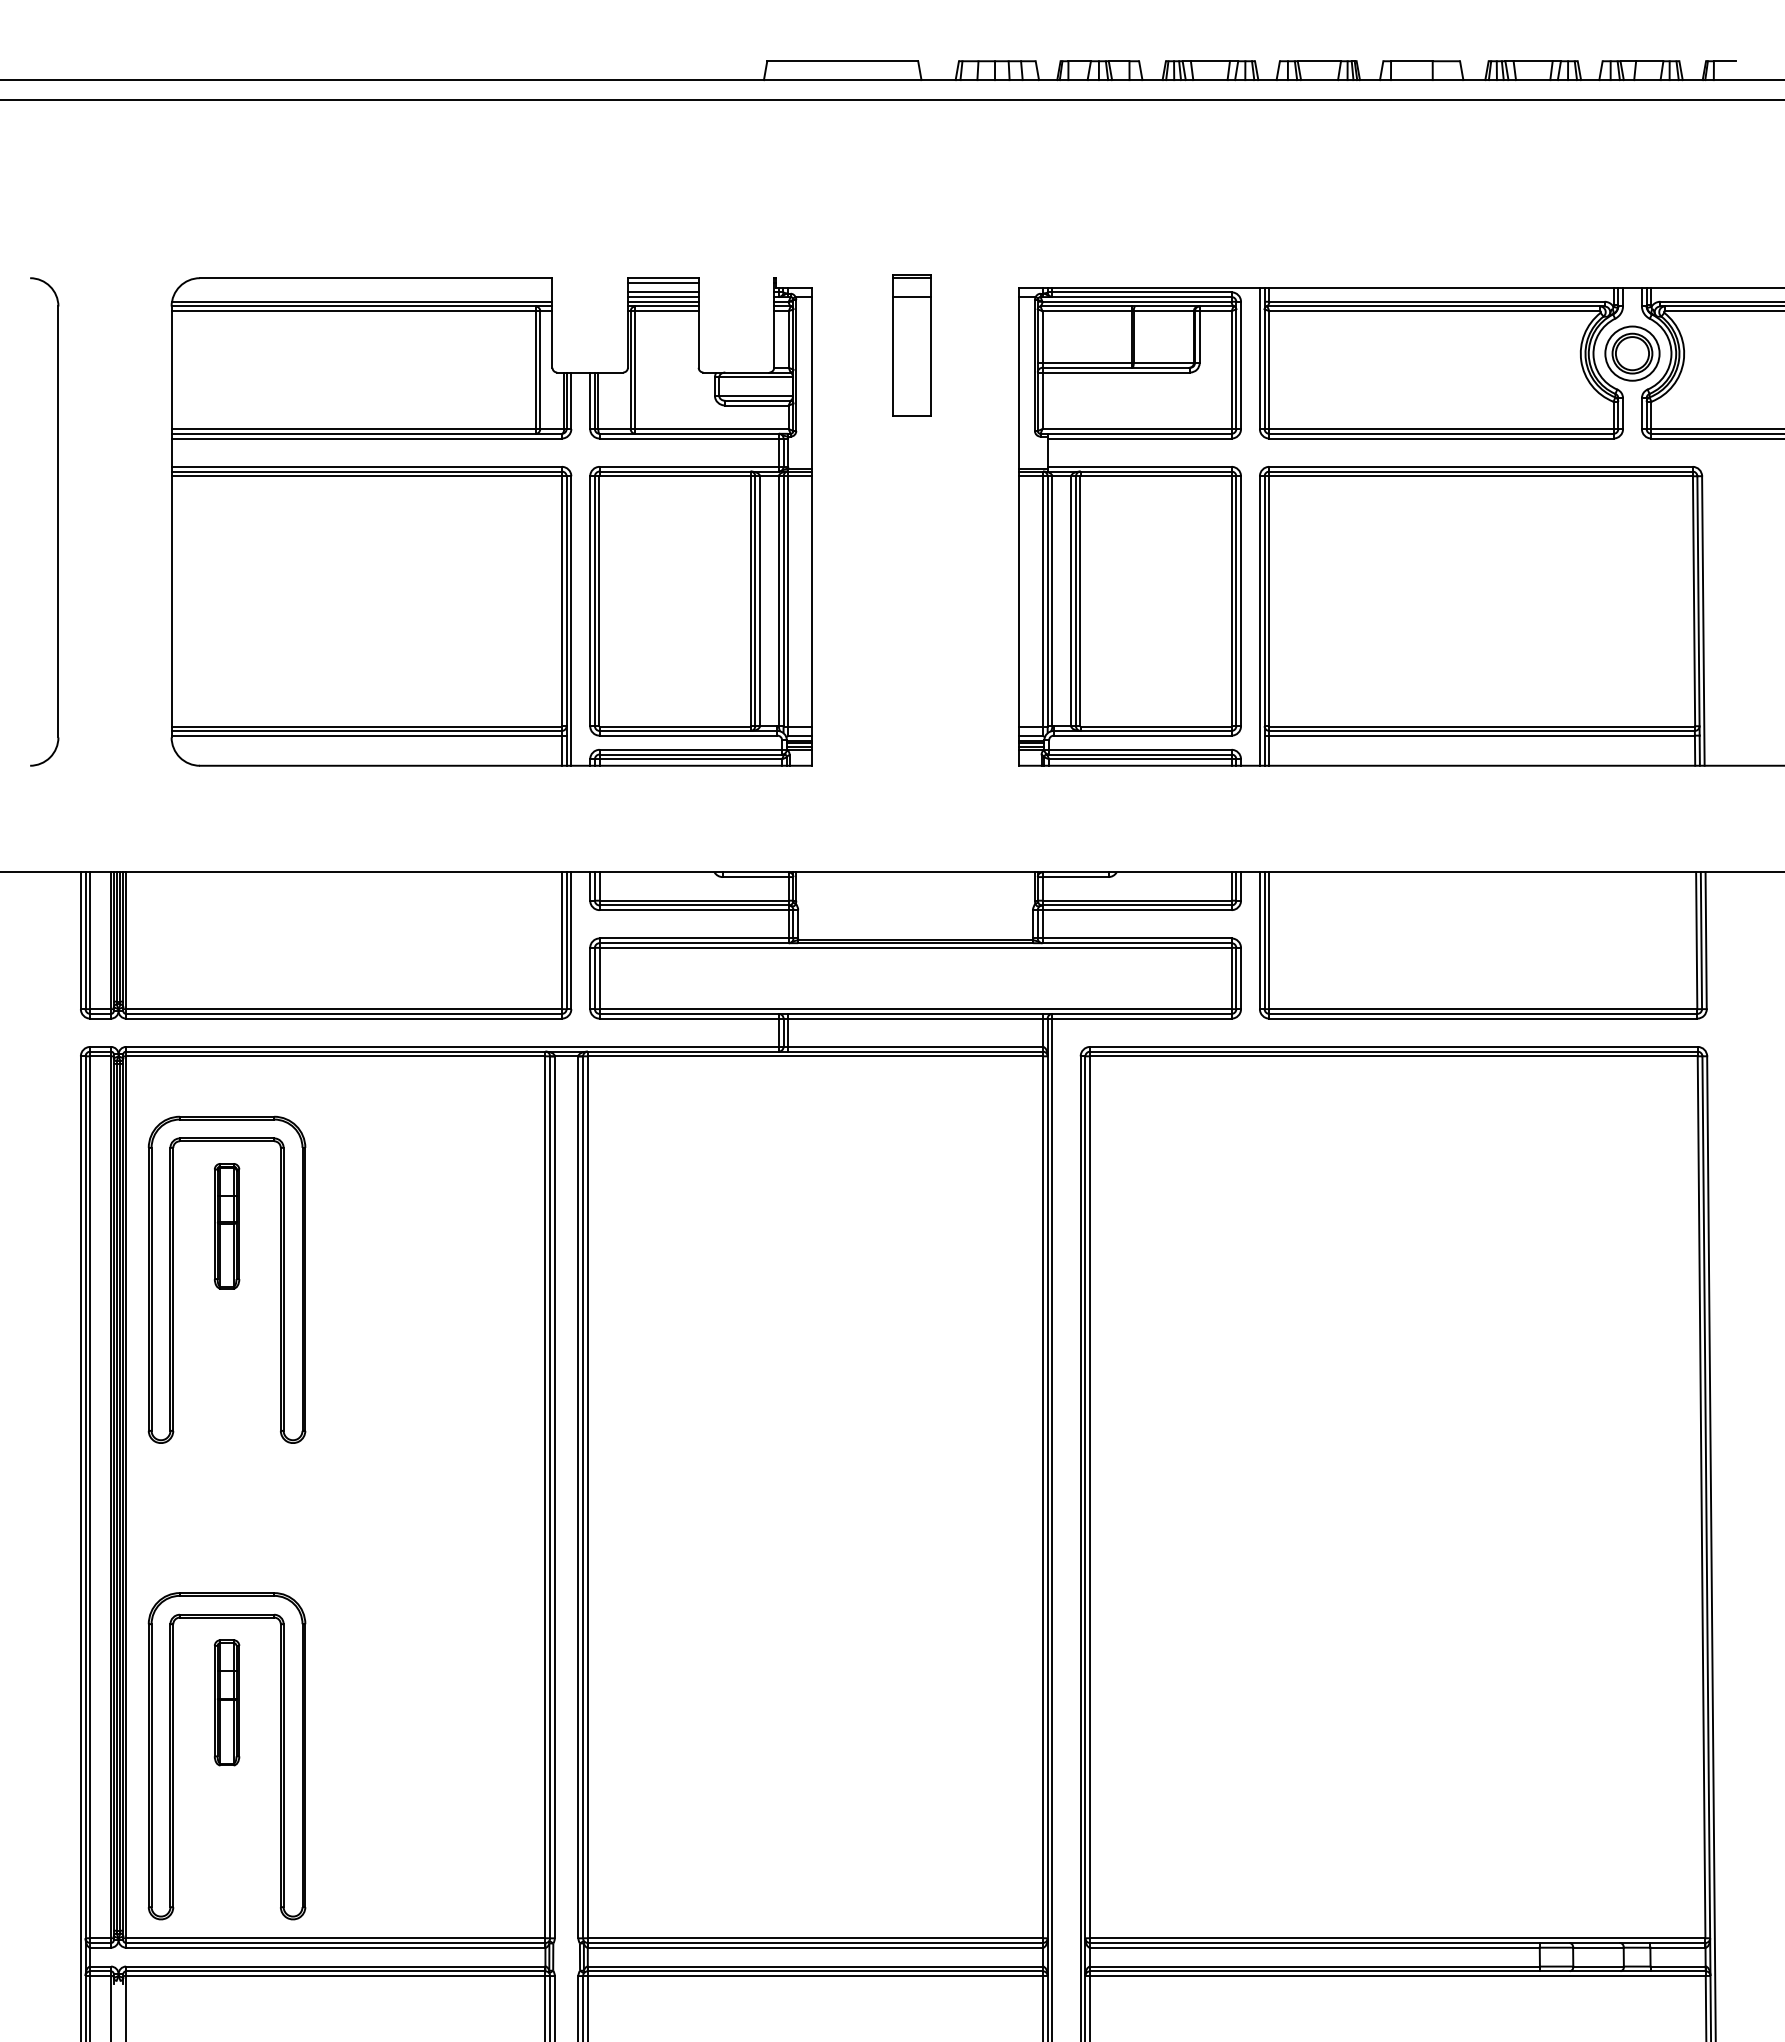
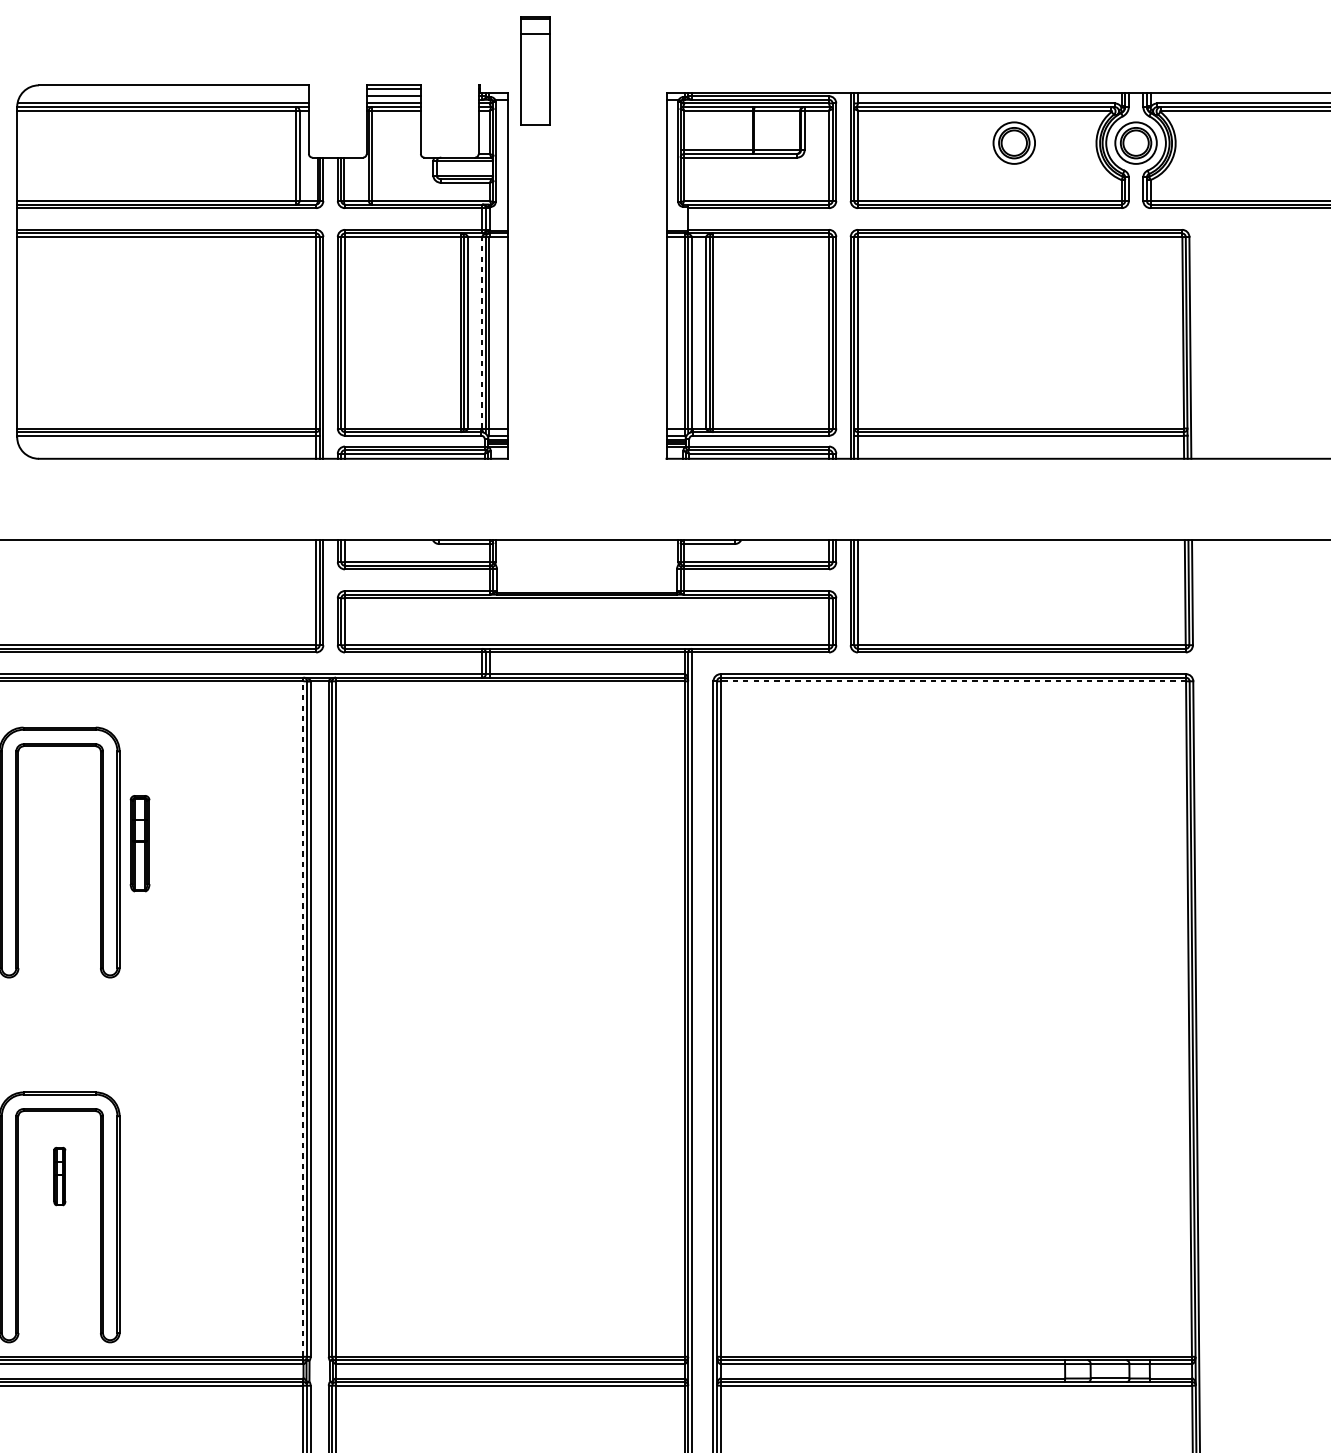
line: (662, 297) -> (393, 100), removed
part: (911, 345) -> (535, 71), moved
part: (1473, 353) -> (1014, 143), added
line: (778, 600) -> (482, 332), solid -> dashed
line: (1393, 1056) -> (953, 681), solid -> dashed
part: (226, 1226) -> (139, 843), moved
line: (545, 1497) -> (303, 1019), solid -> dashed
part: (227, 1702) -> (60, 1176), size x0.6

